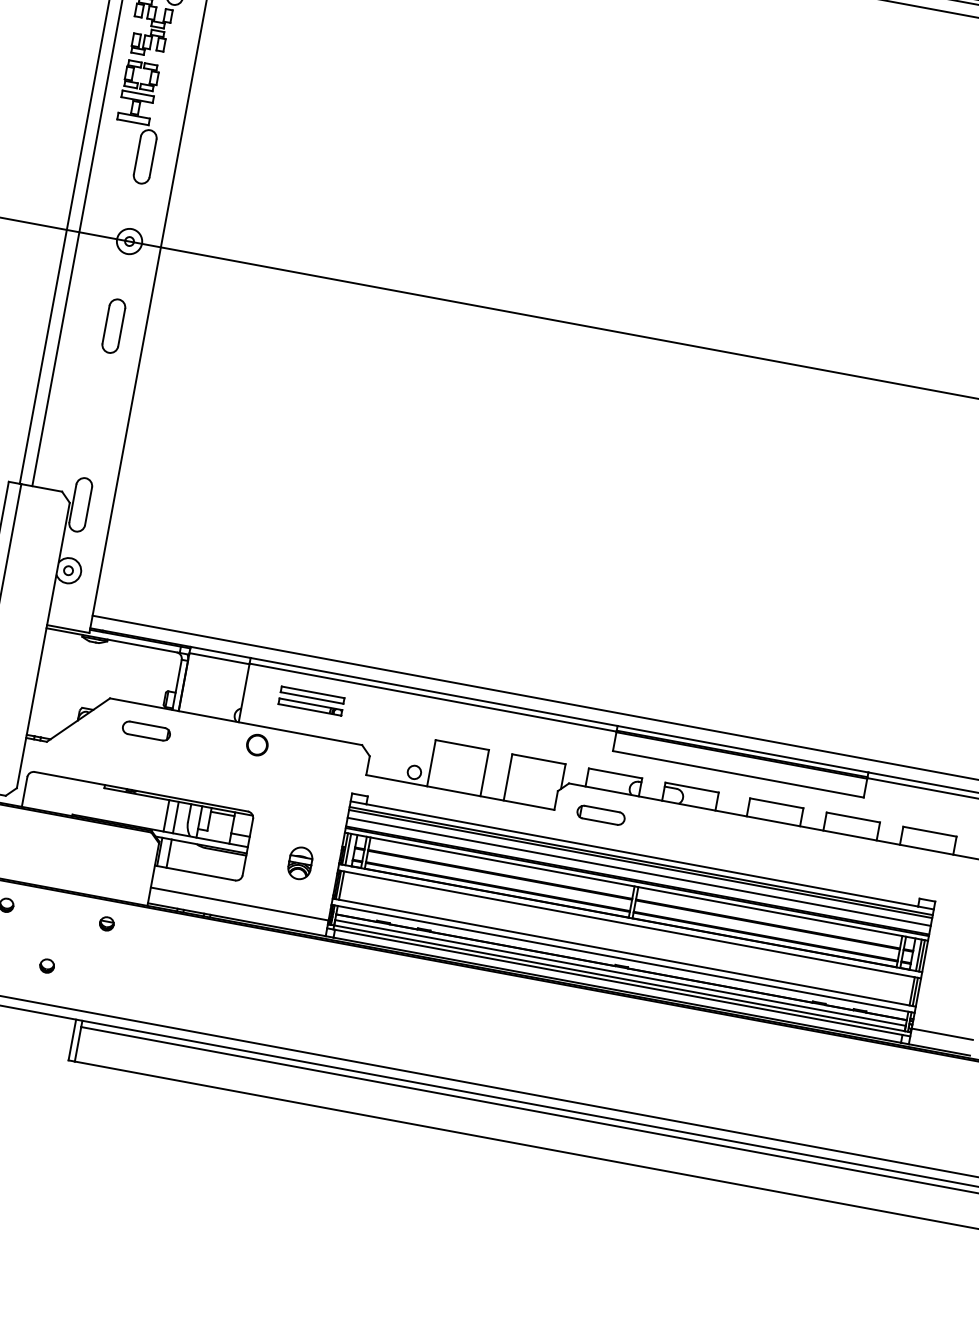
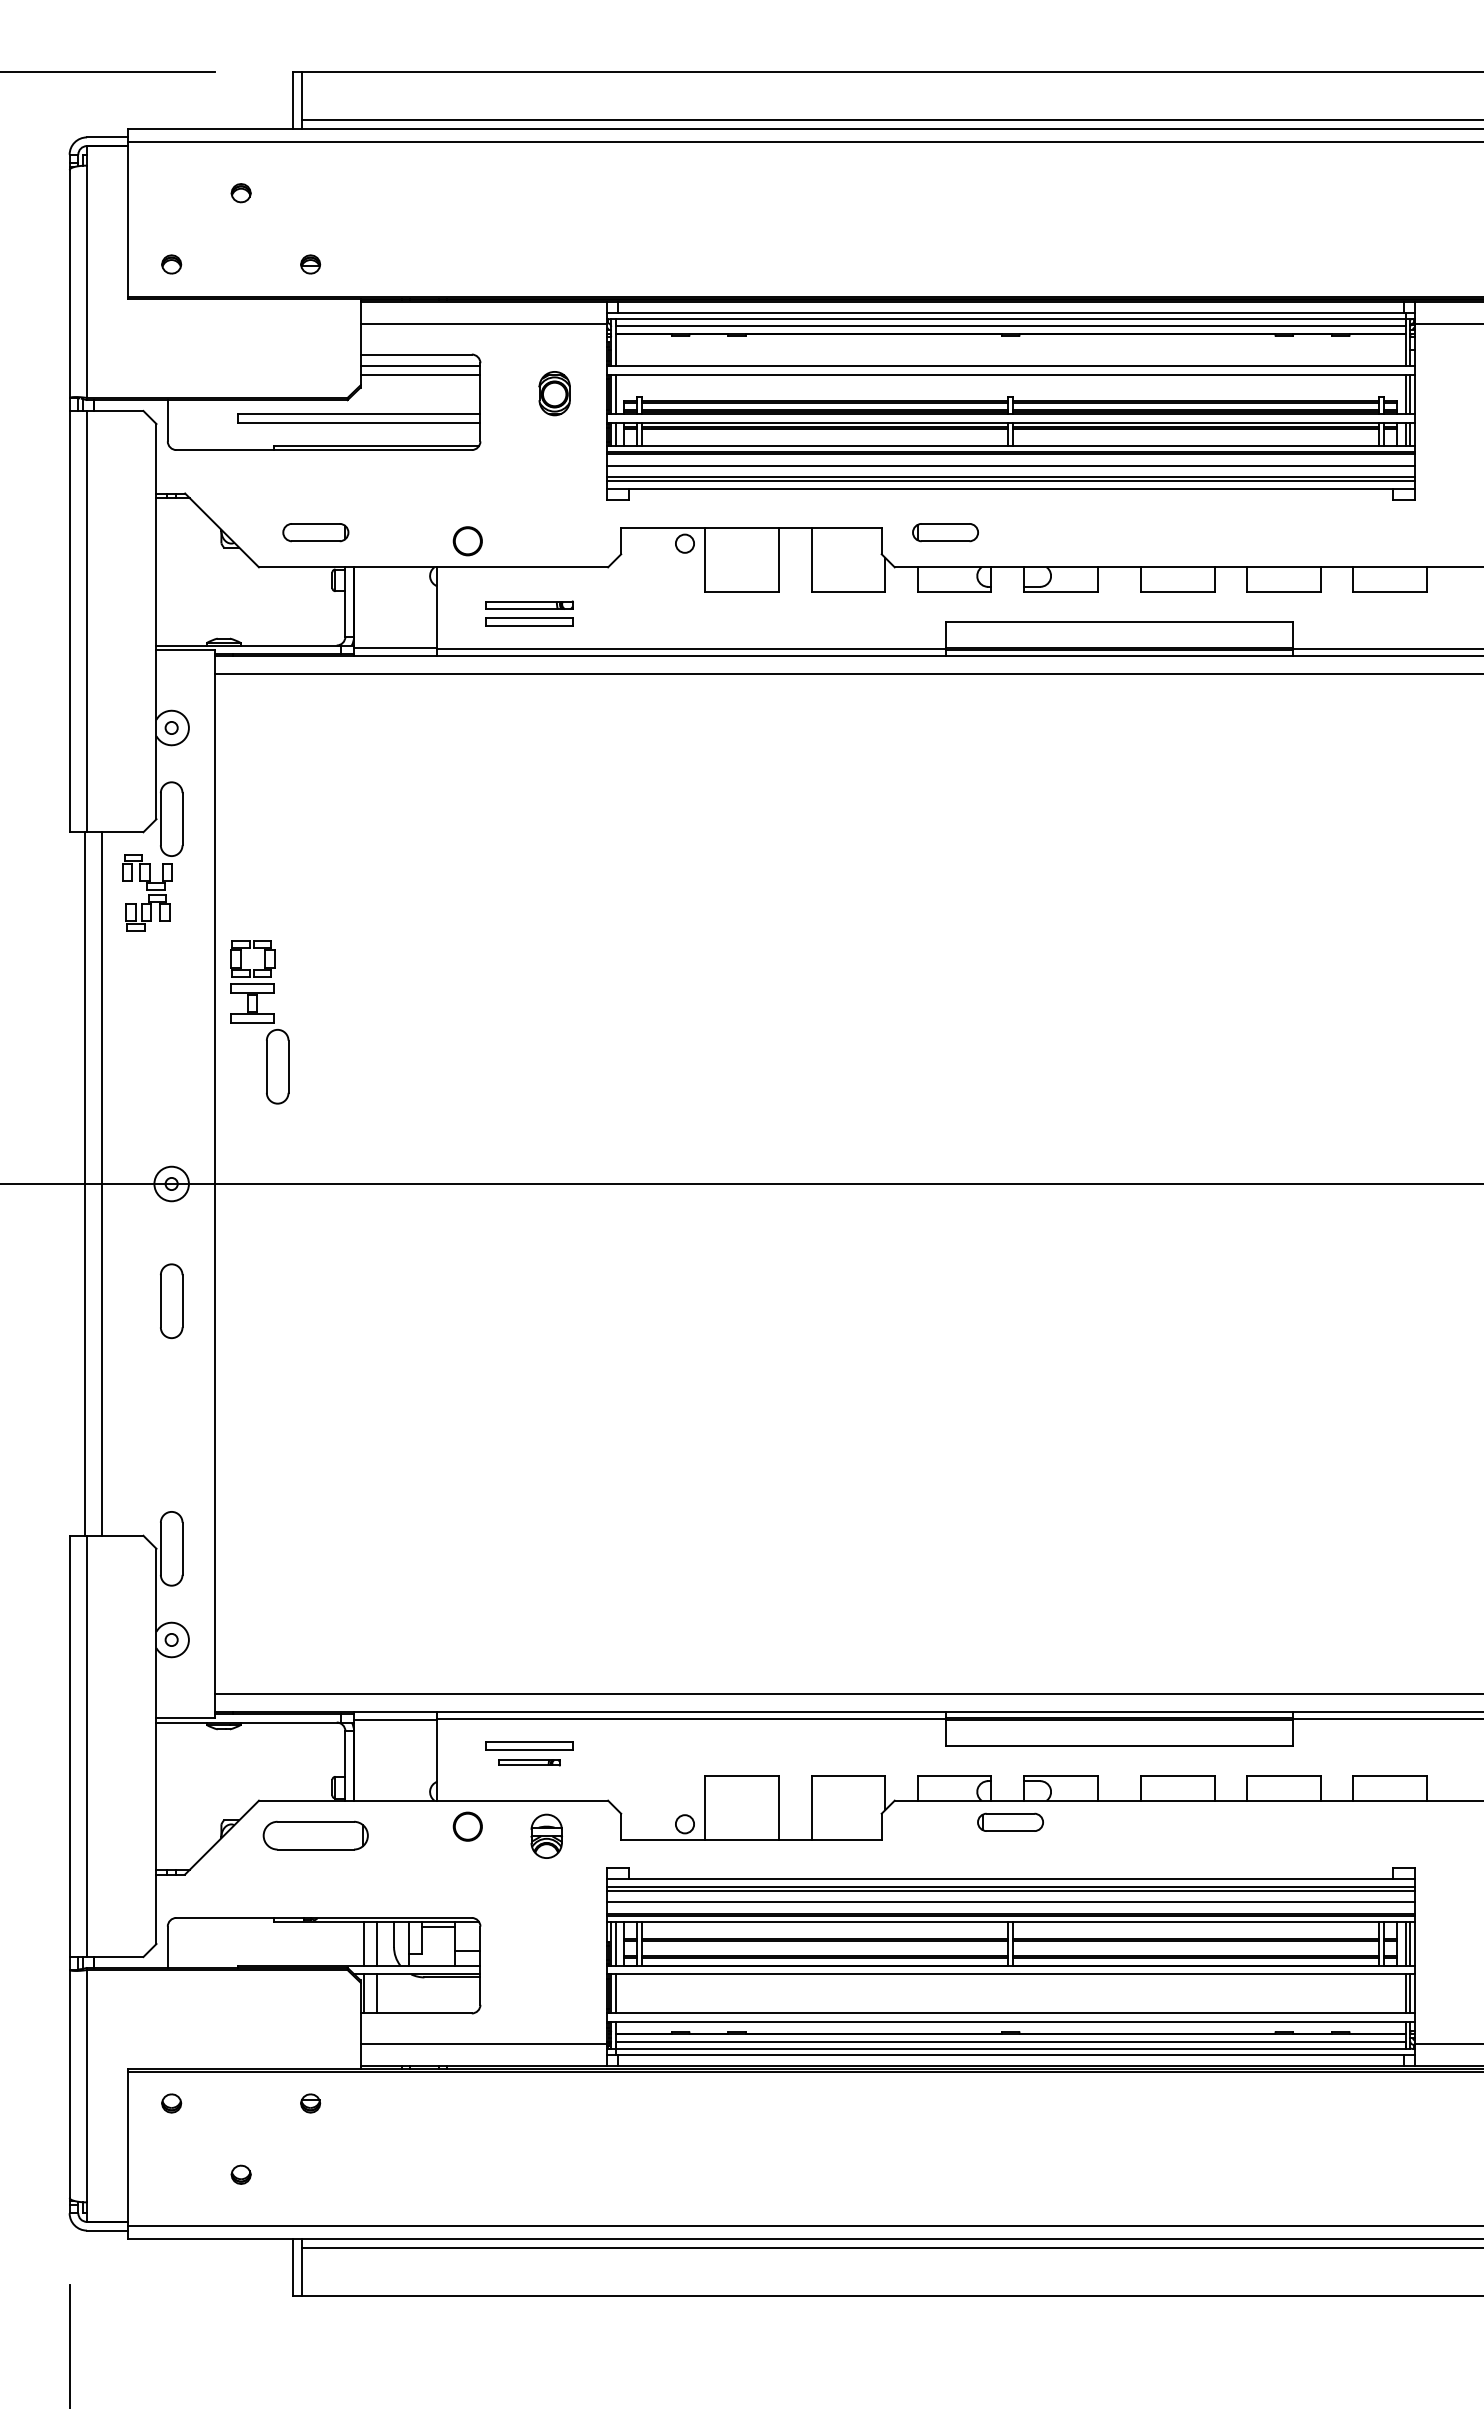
part: (138, 122) -> (259, 1022), moved
part: (310, 707) -> (529, 1762), size x0.7
part: (146, 730) -> (315, 1834), size x1.6
part: (601, 814) -> (1010, 1821), moved
part: (300, 862) -> (546, 1835), moved

